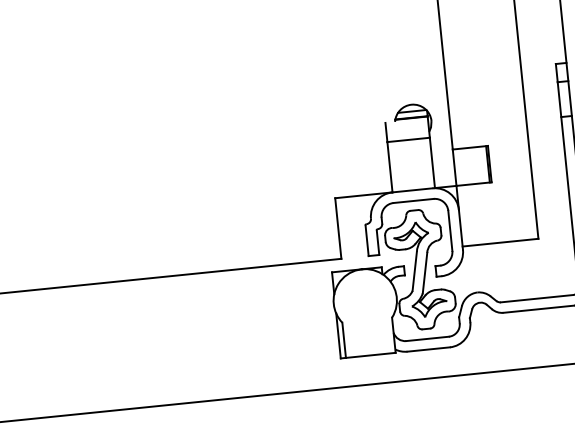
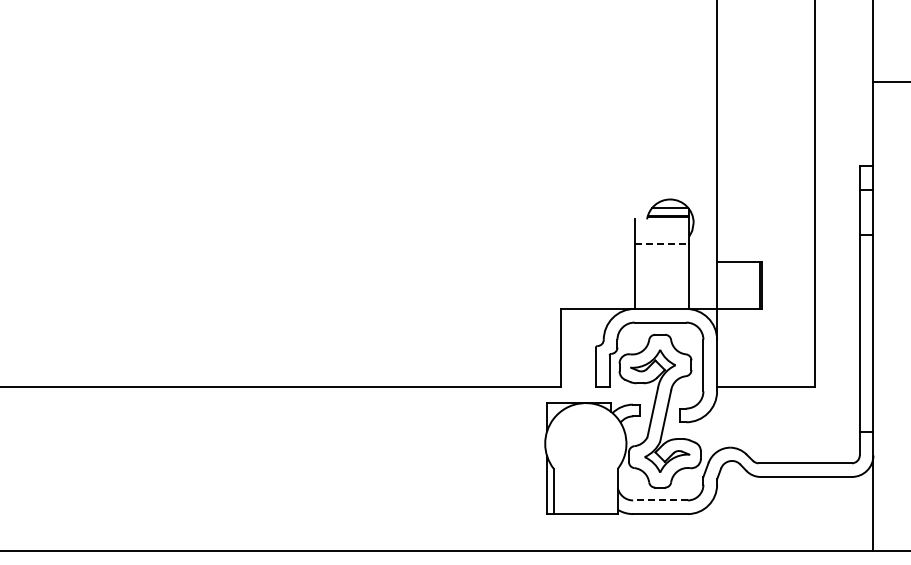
line: (409, 140) -> (662, 244), solid -> dashed
line: (426, 339) -> (659, 500), solid -> dashed

